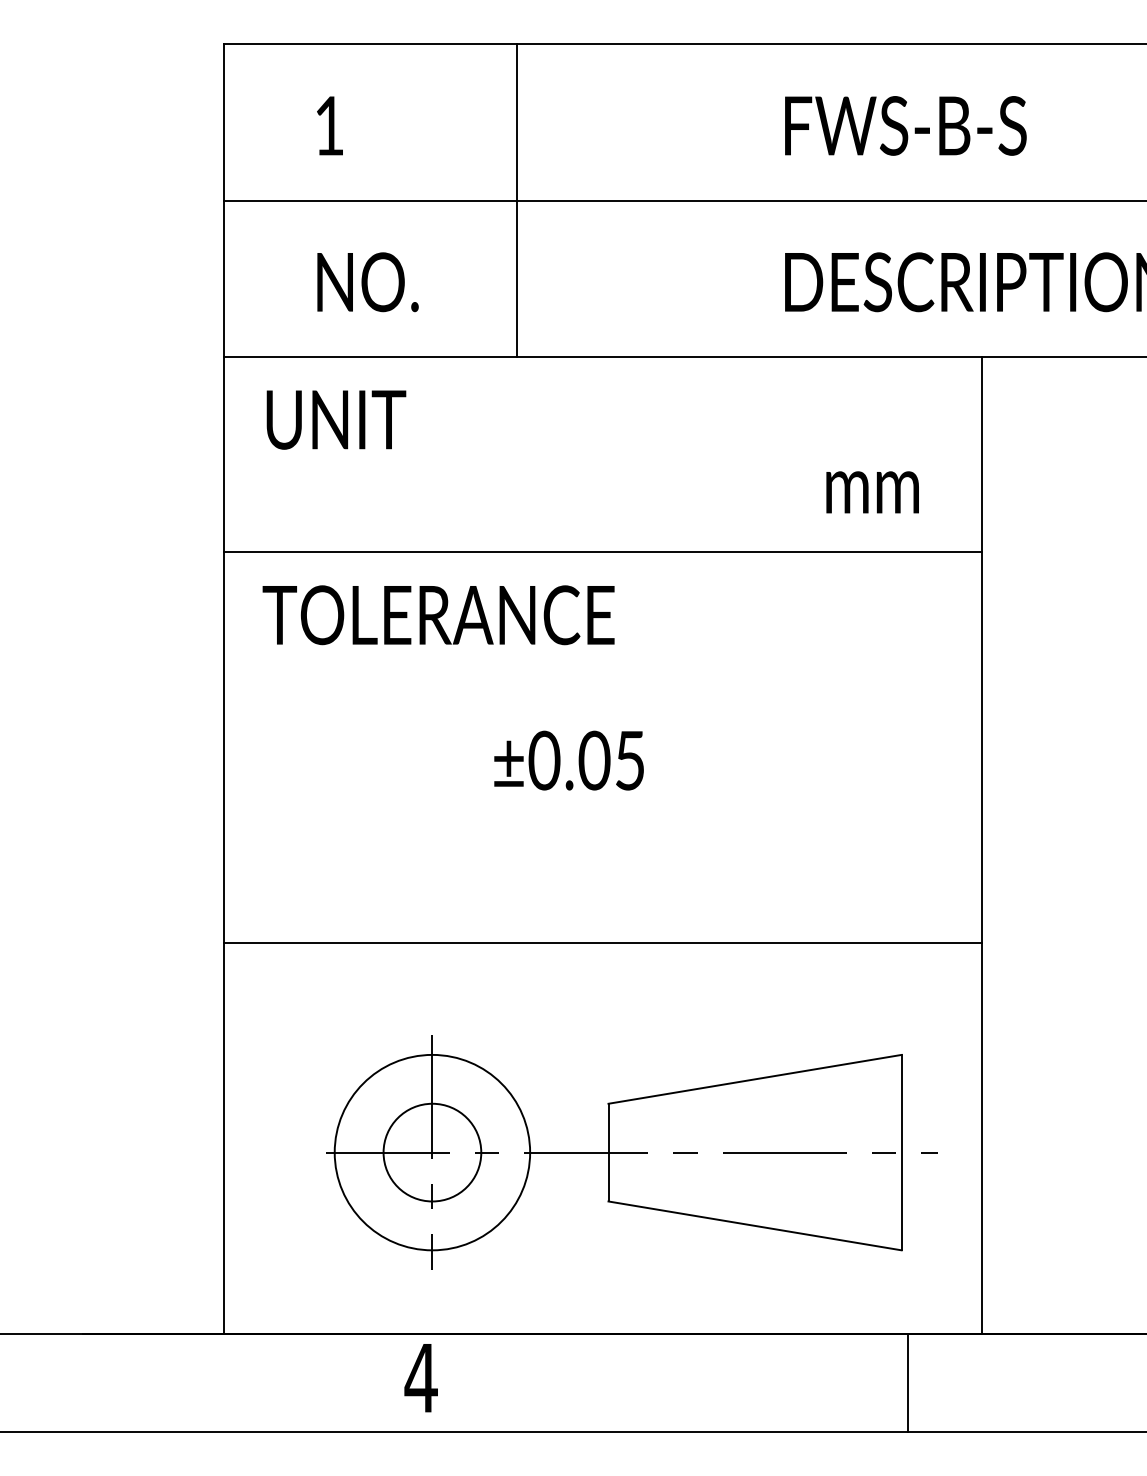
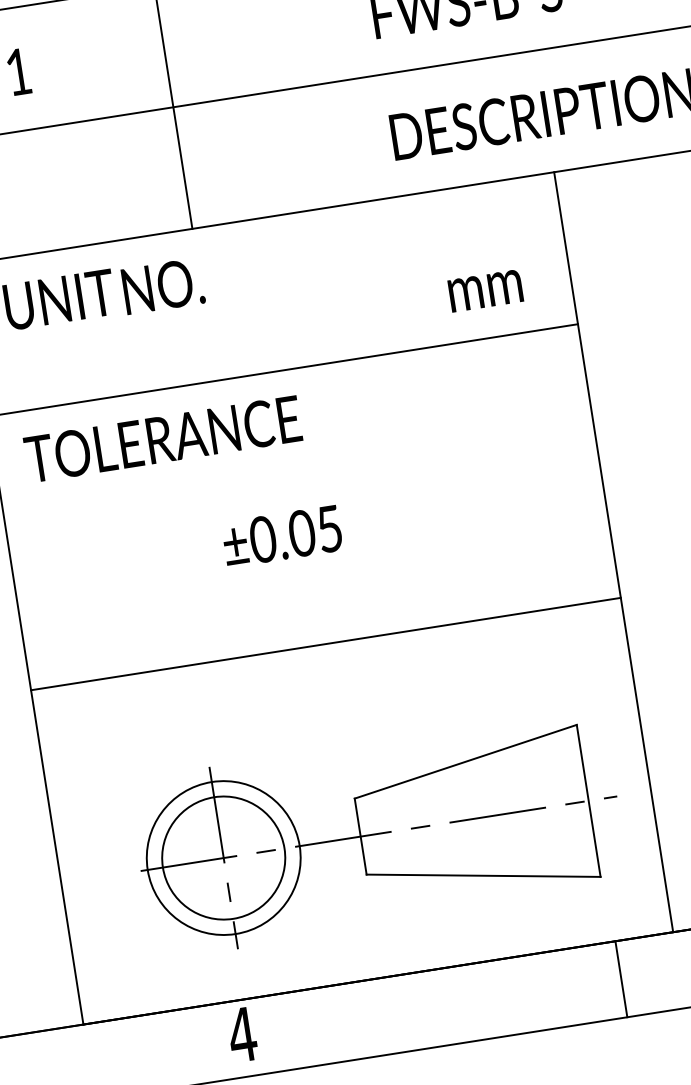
text: (367, 282) -> (162, 286), moved
line: (602, 943) -> (325, 644), moved
circle: (432, 1152) -> (223, 857), size x1.6

